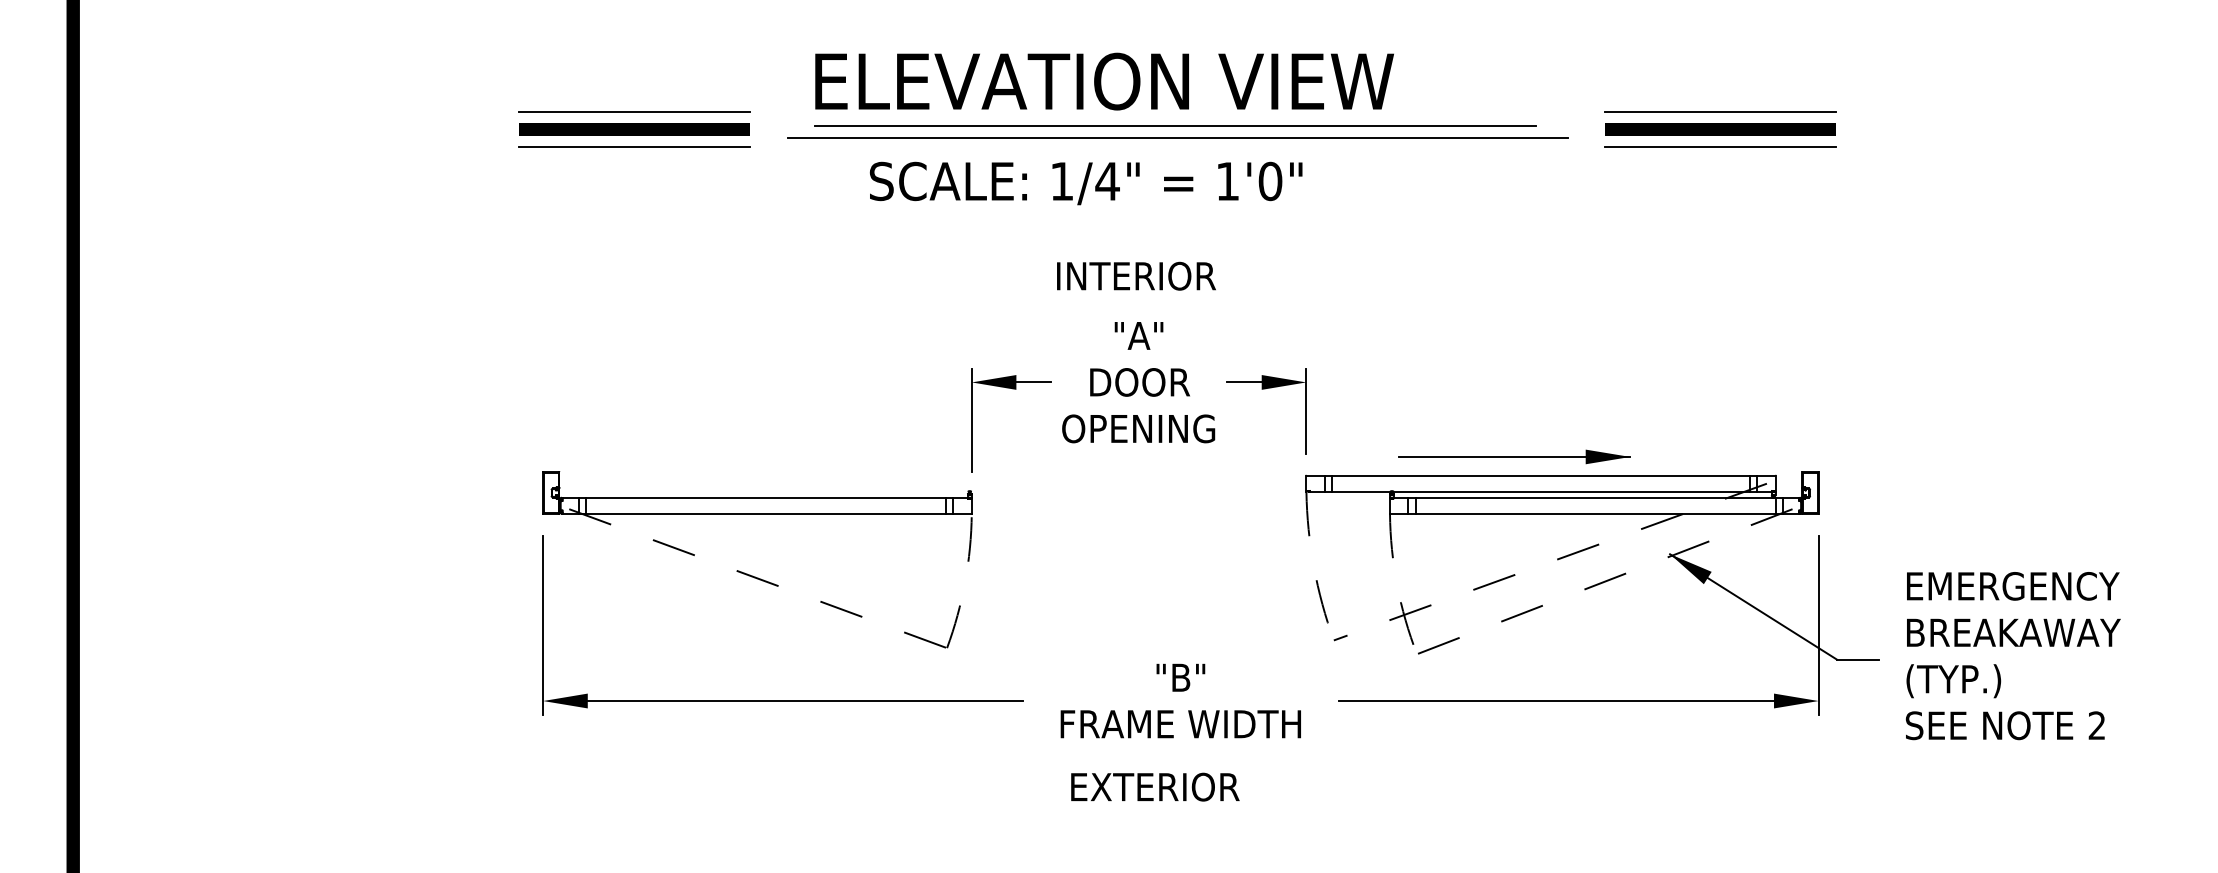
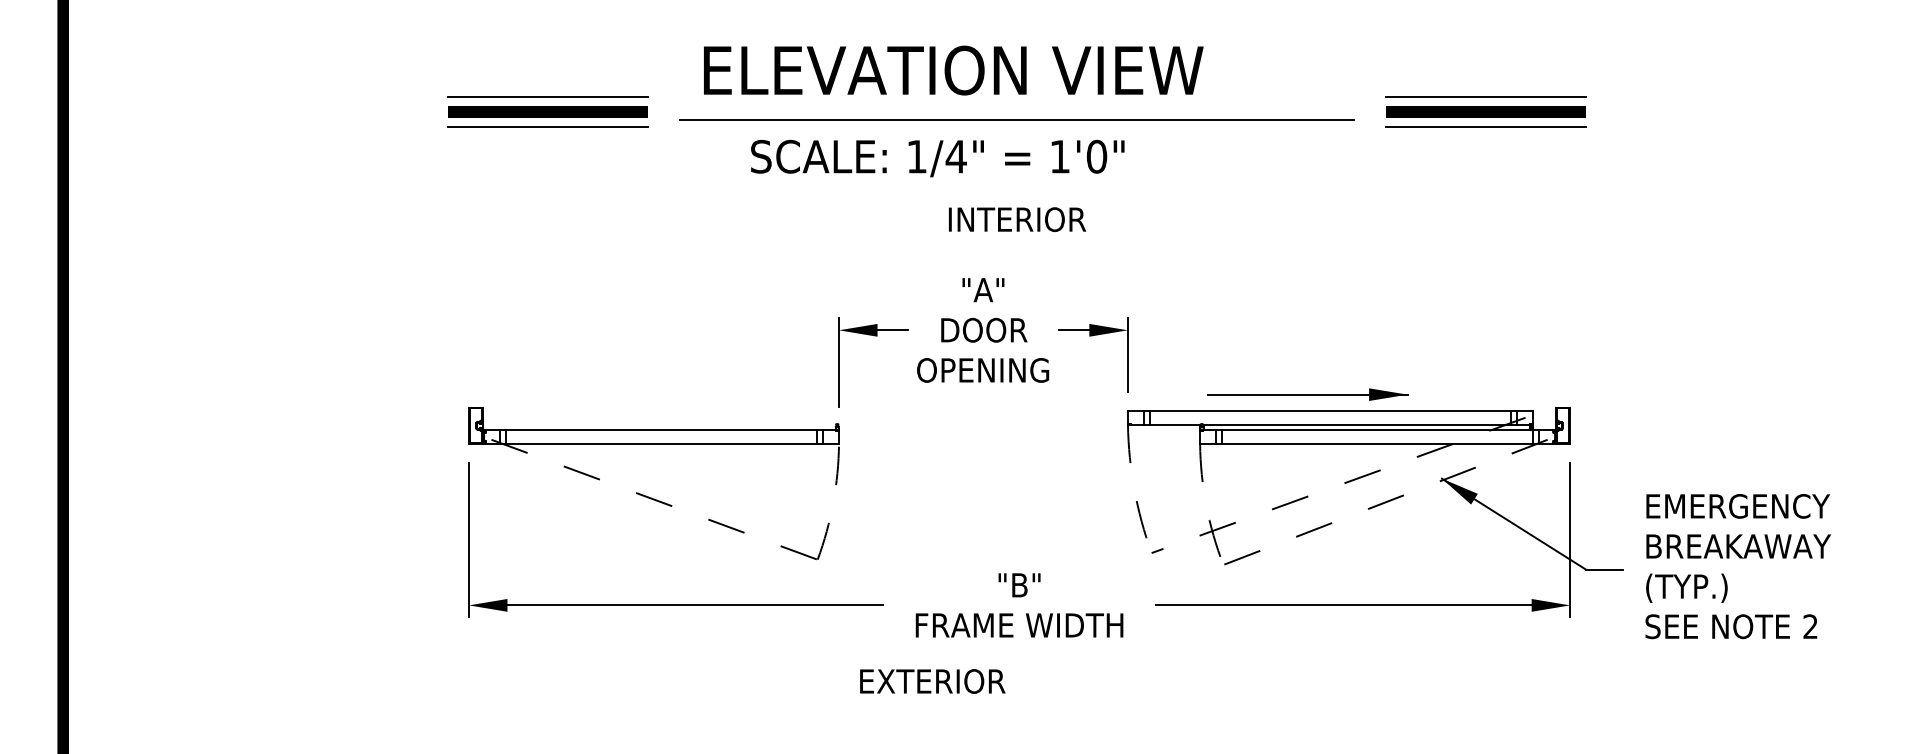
line: (1174, 126) -> (1014, 109), removed
text: (1136, 275) -> (1017, 218), moved
text: (1155, 786) -> (932, 680), moved

